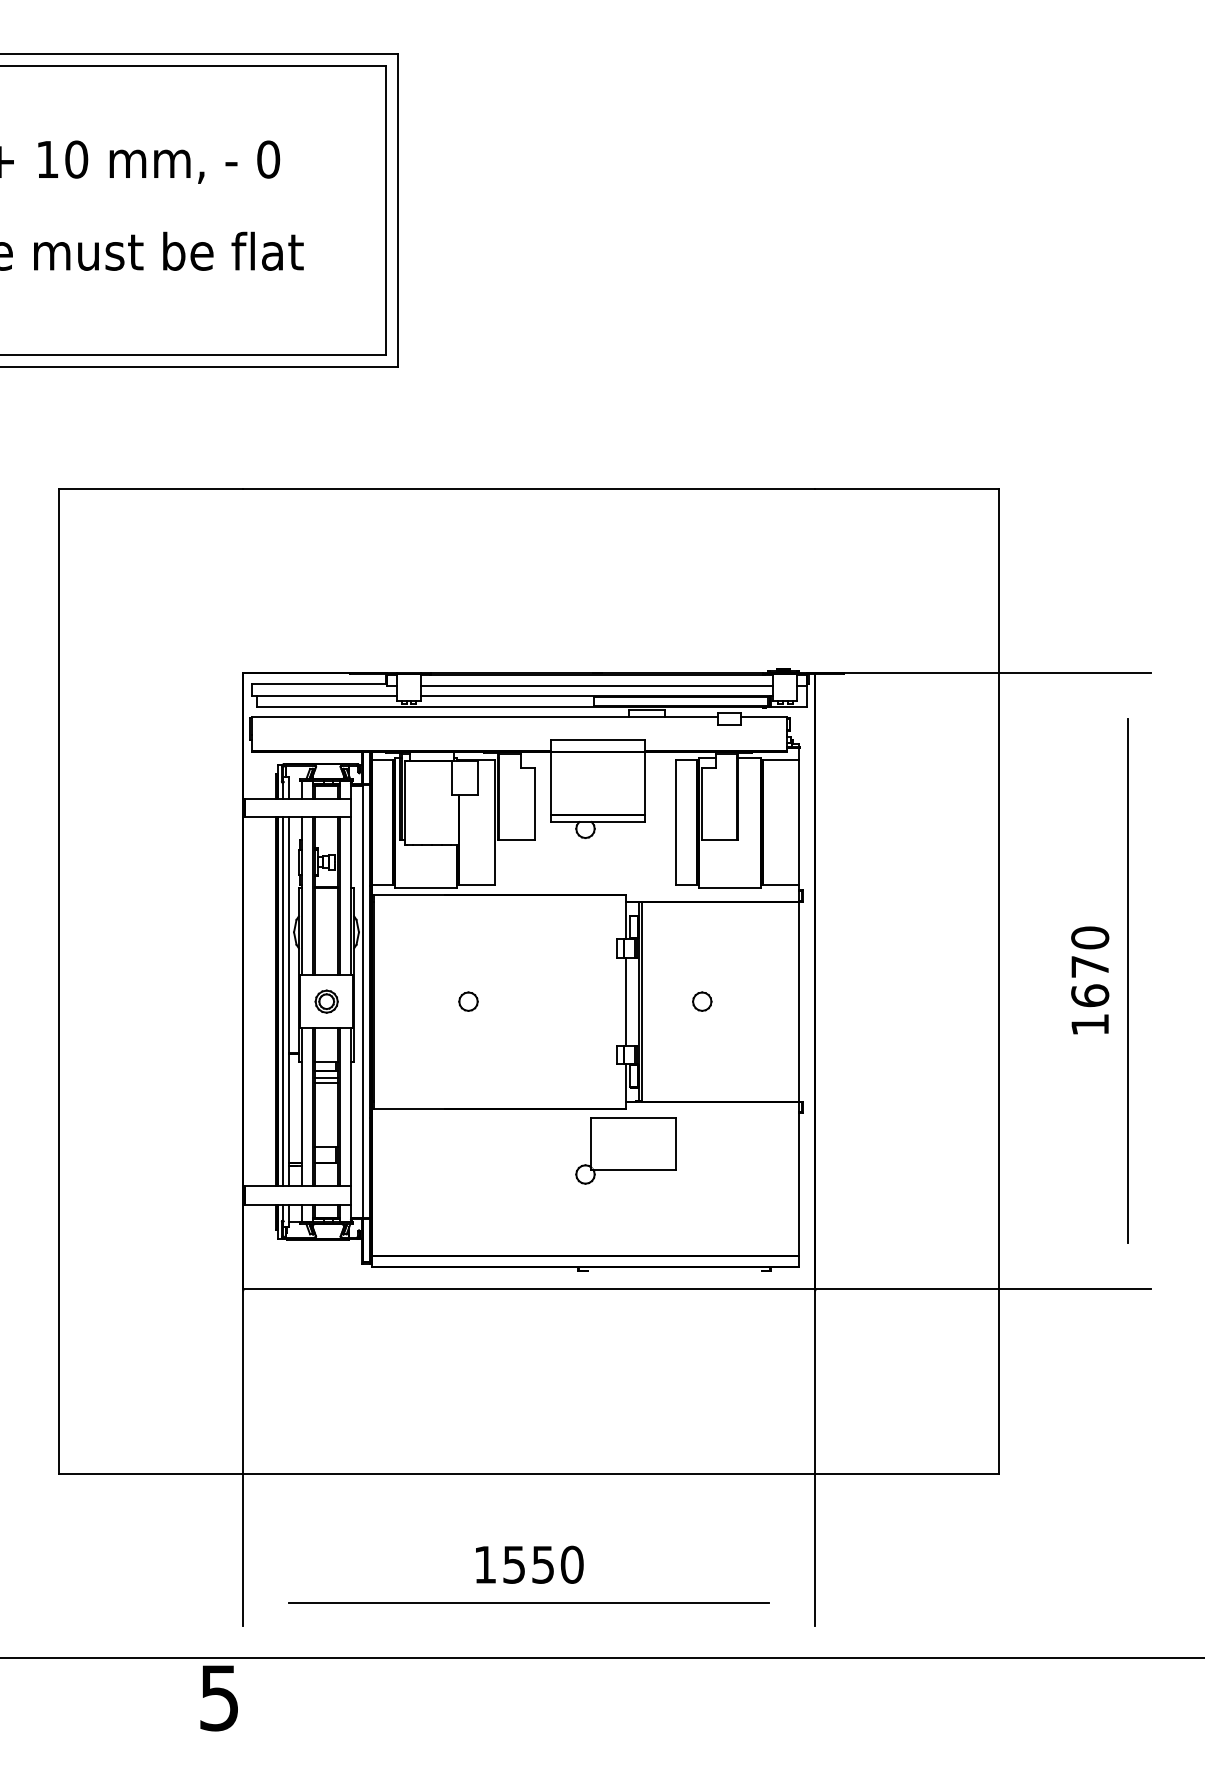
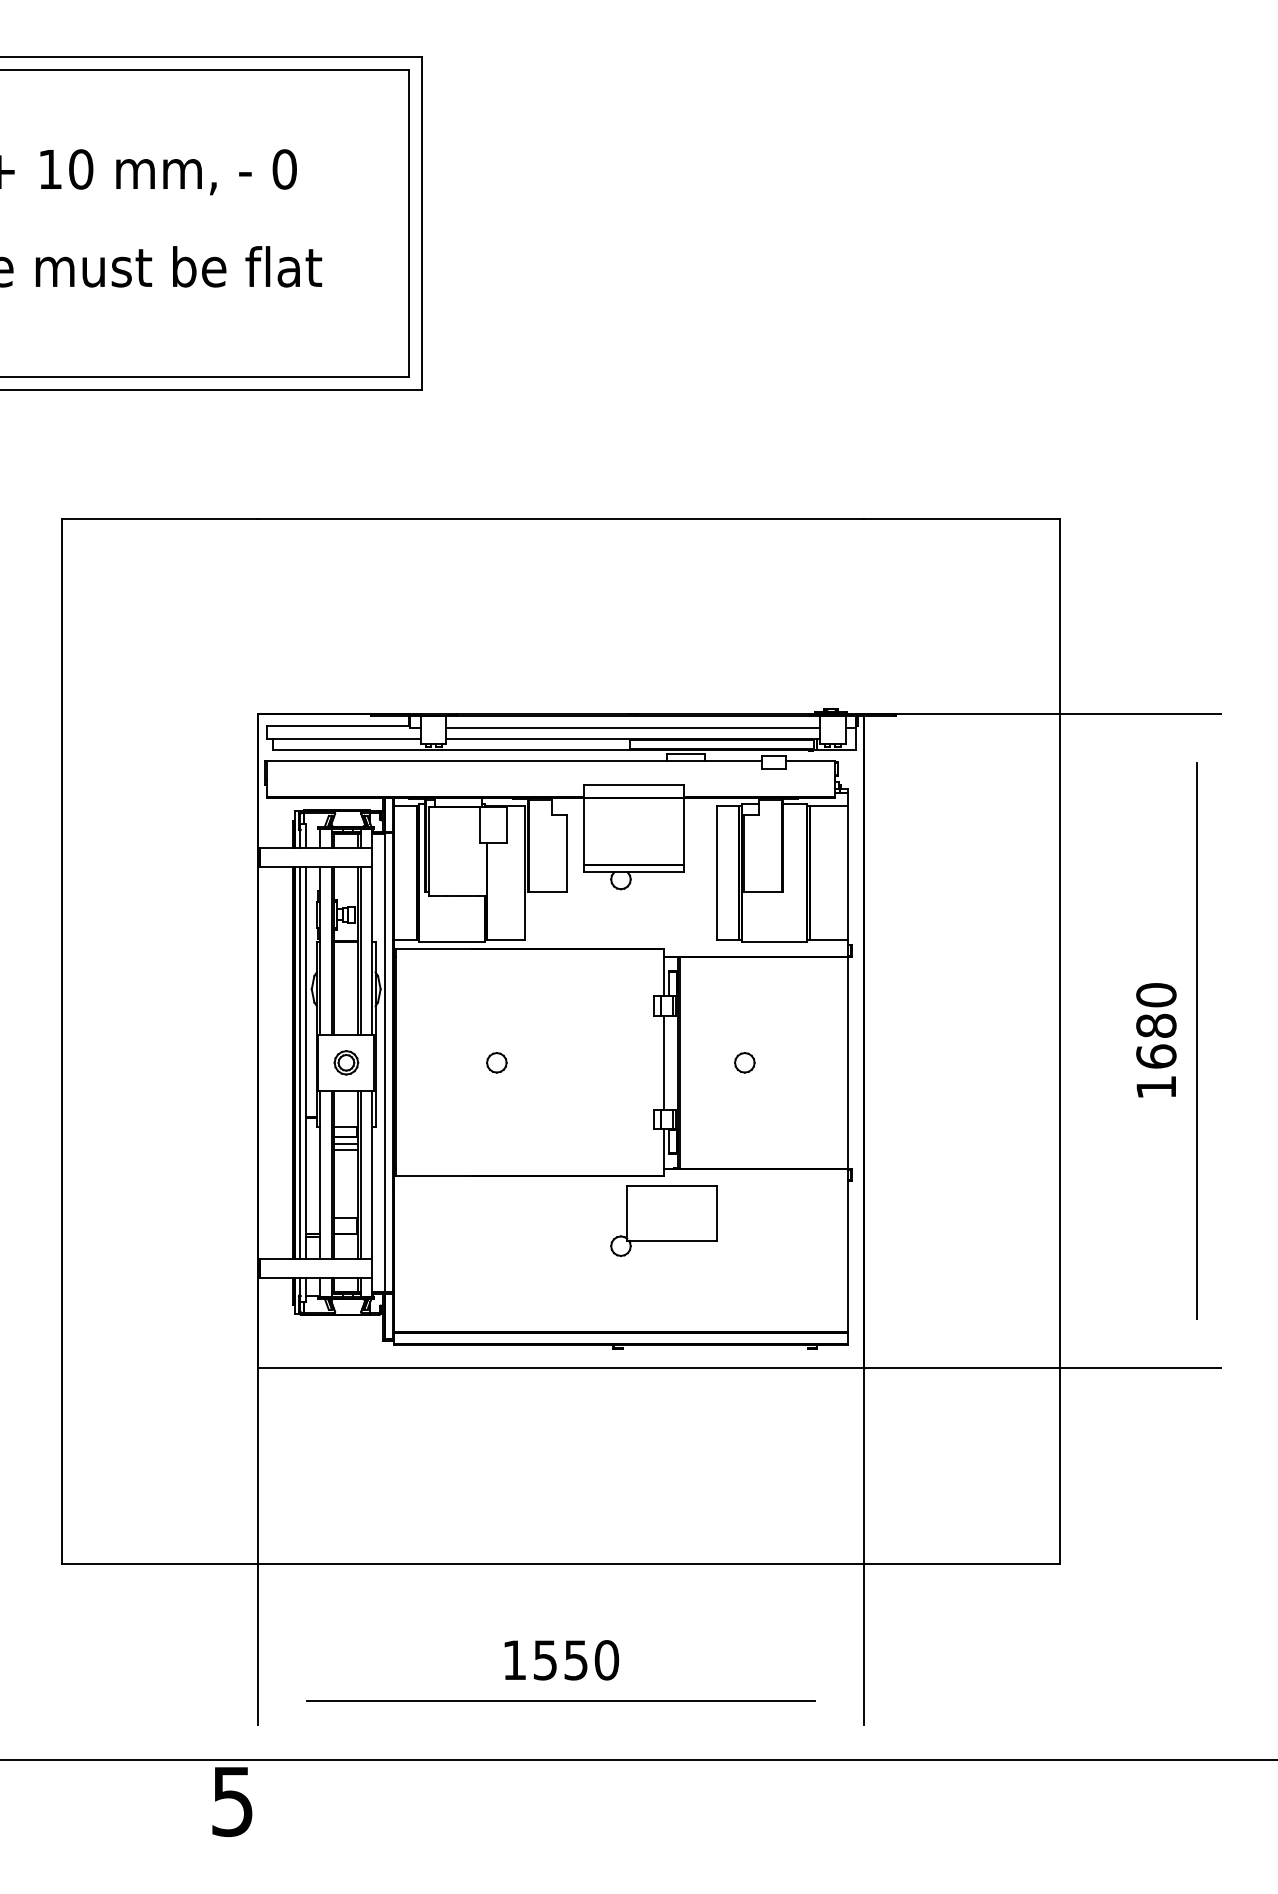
text: (1090, 966) -> (1156, 1025), 1670 -> 1680

